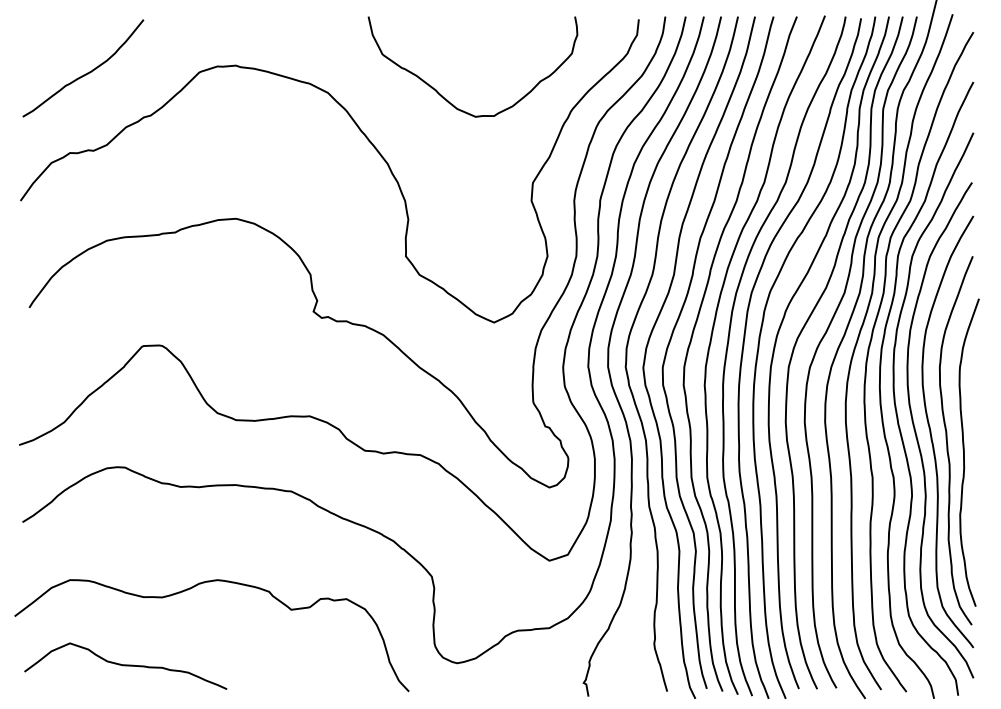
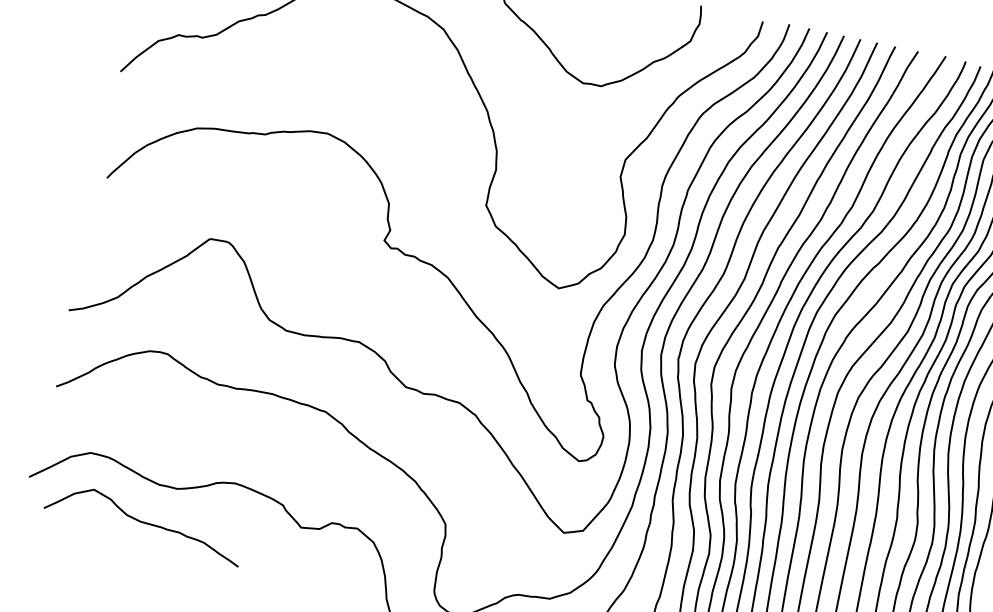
curve: (125, 665) -> (143, 522), moved

